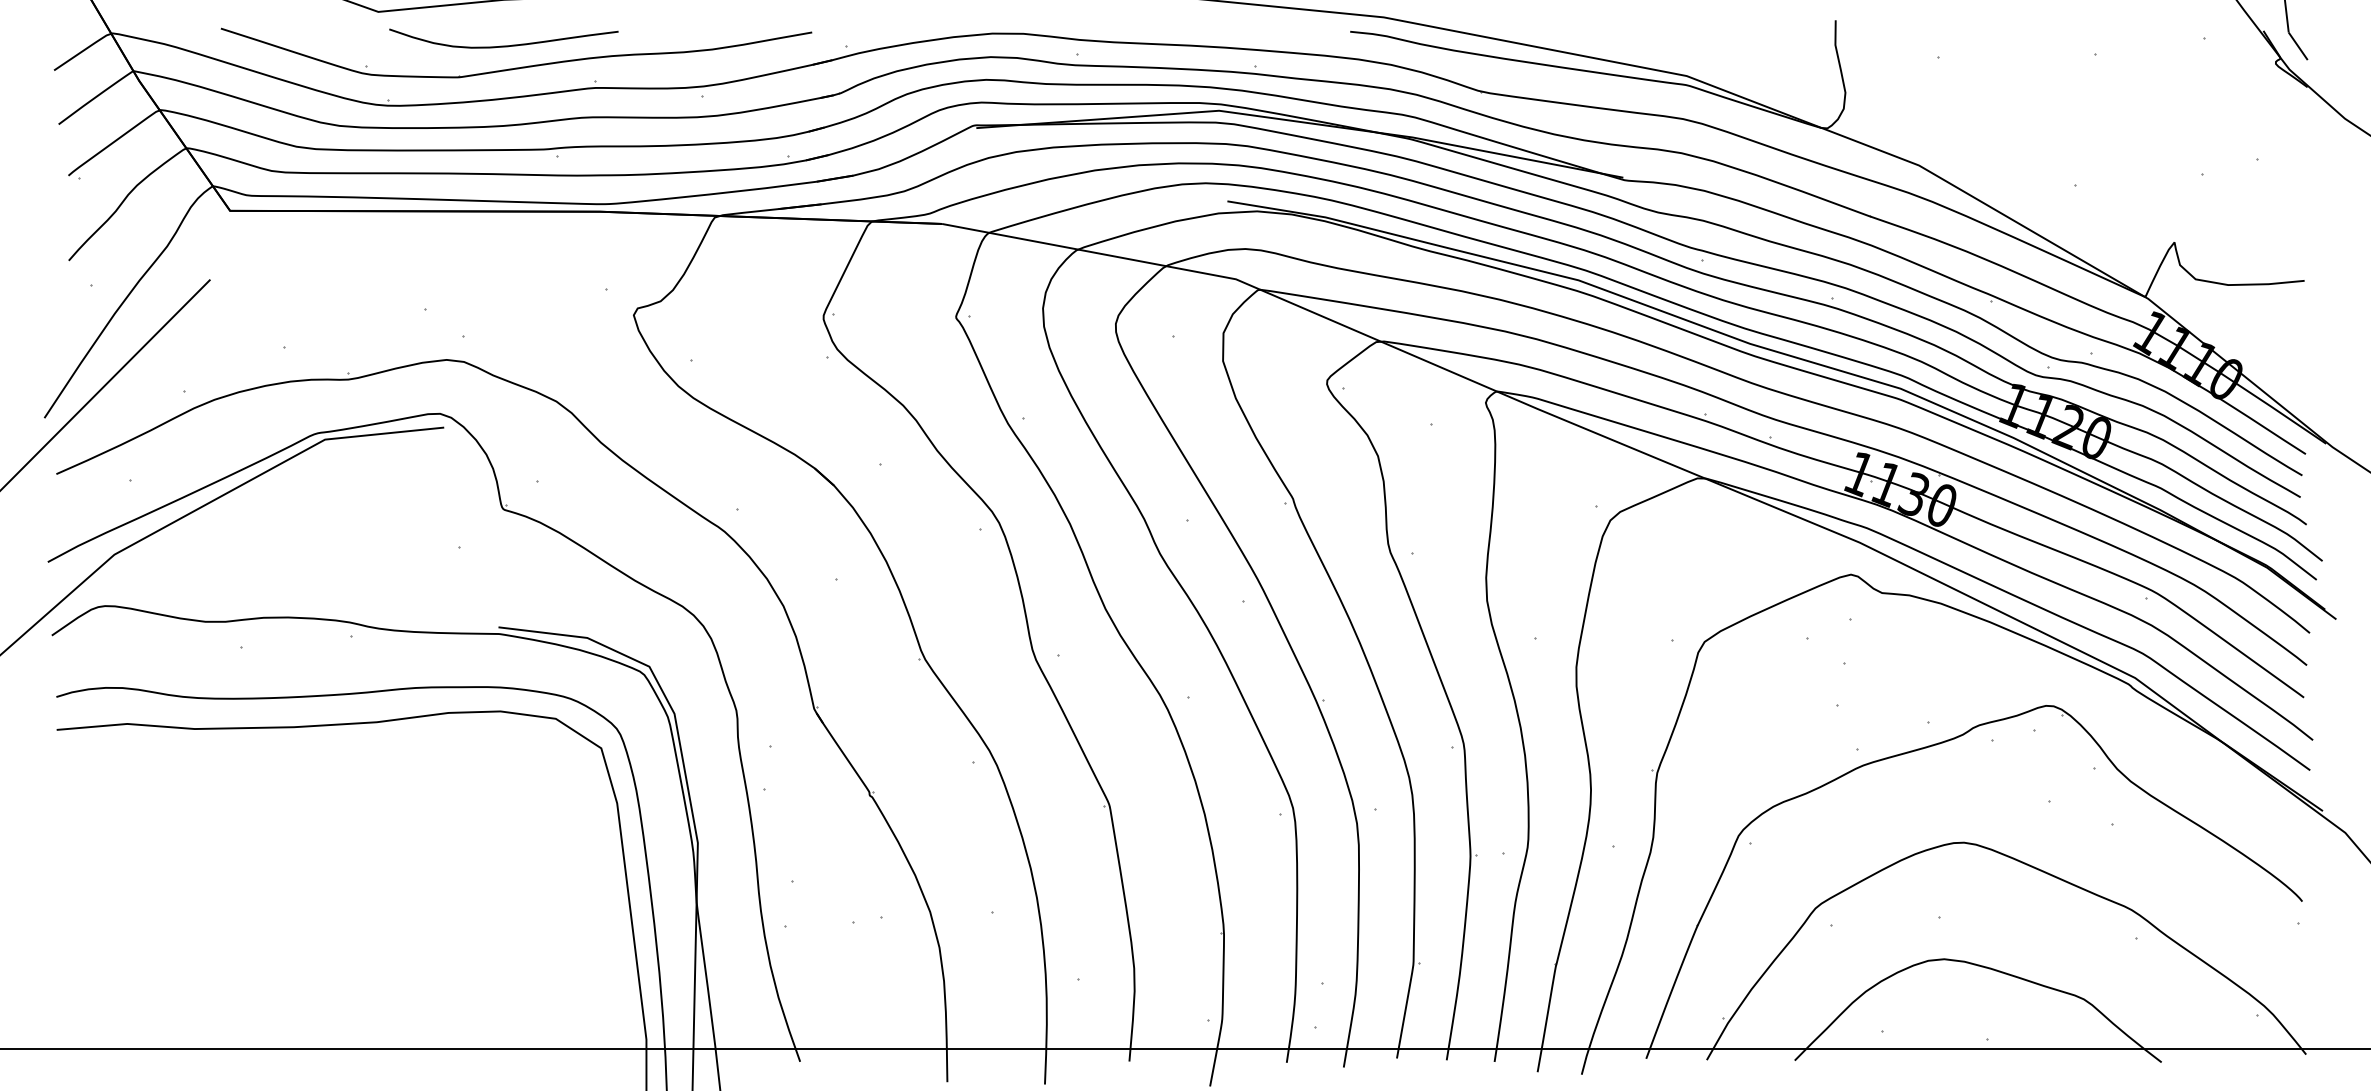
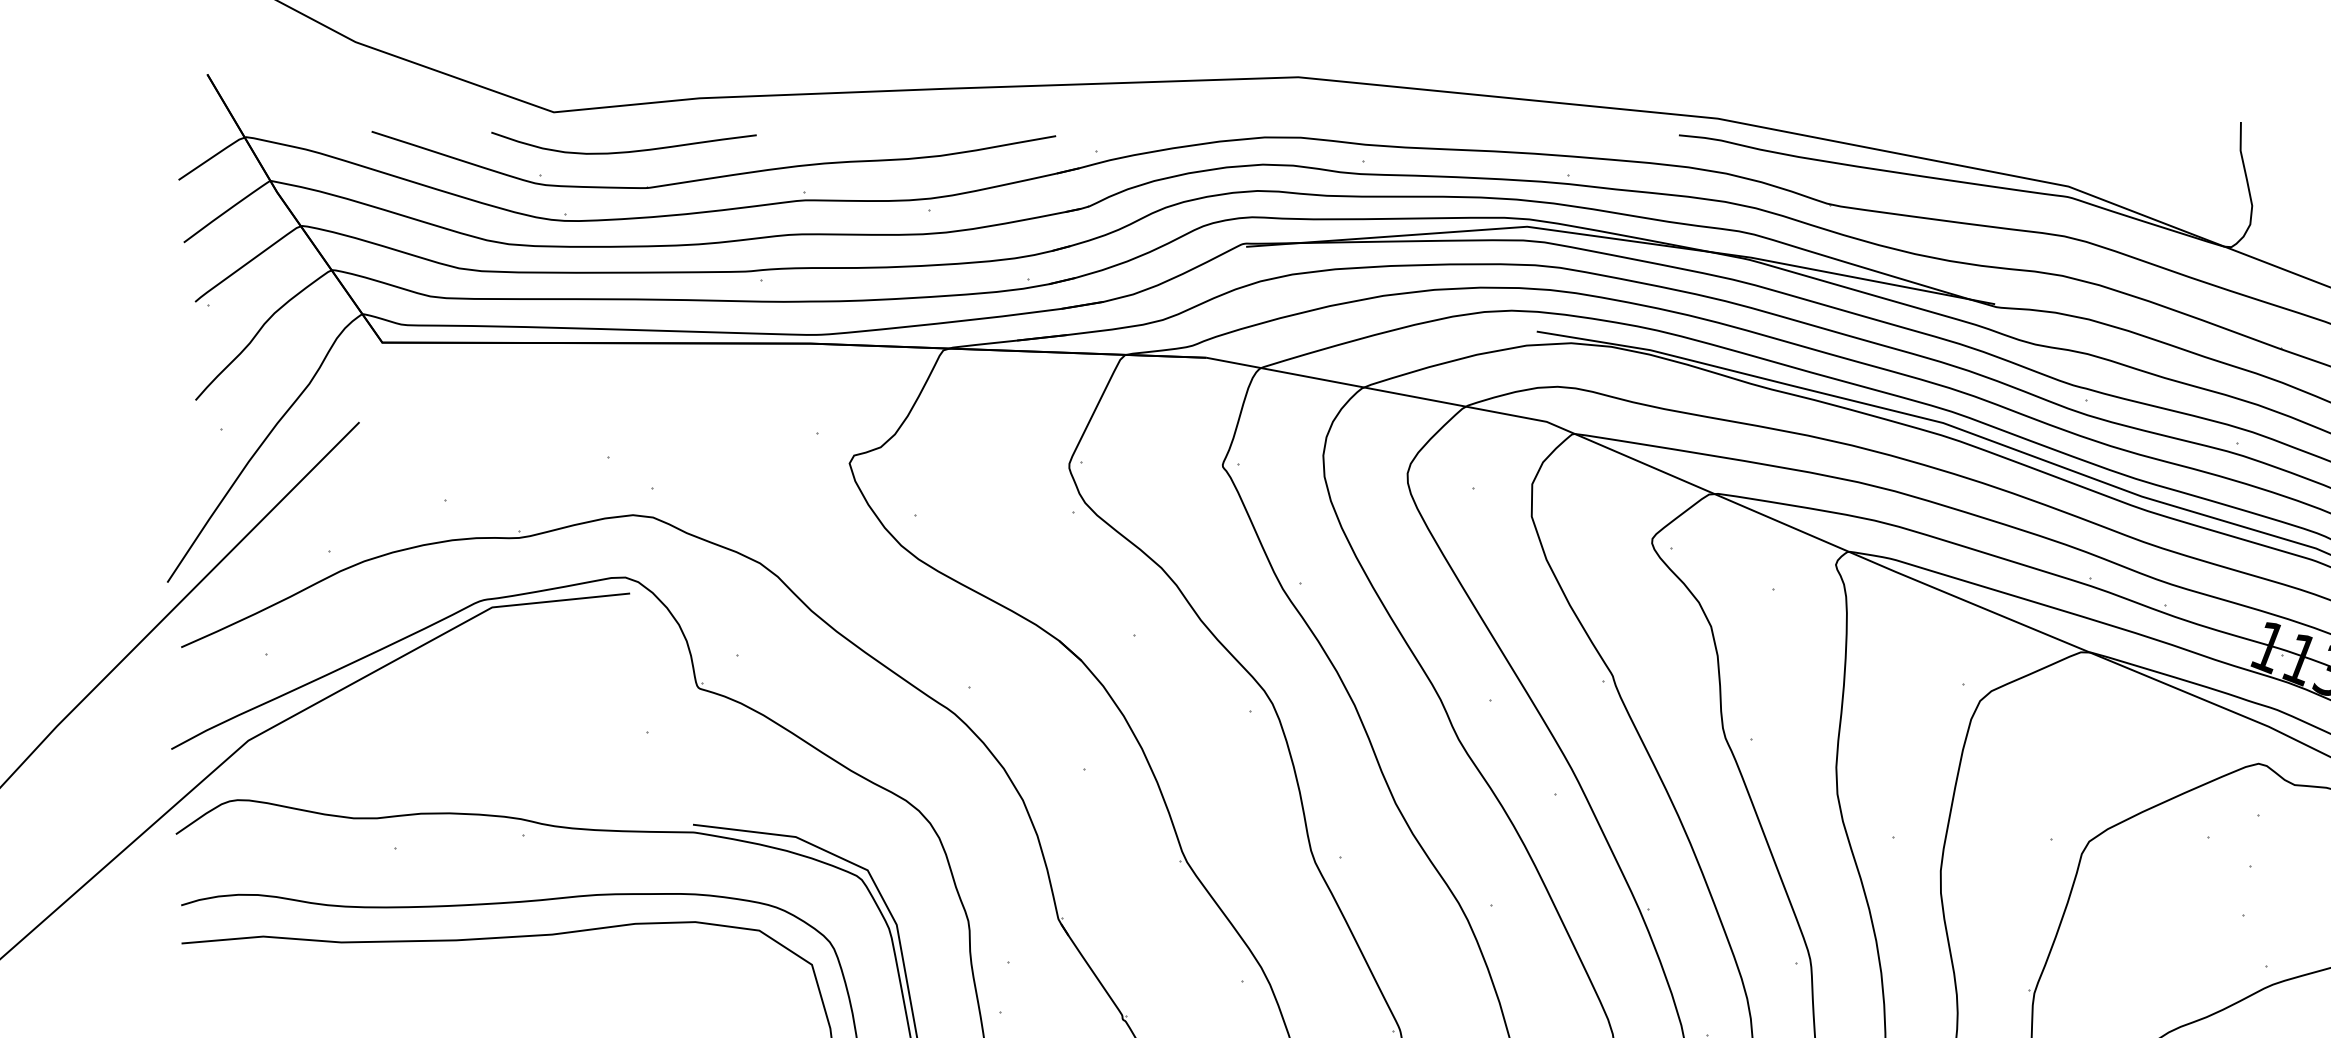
curve: (503, 45) -> (623, 151), moved

